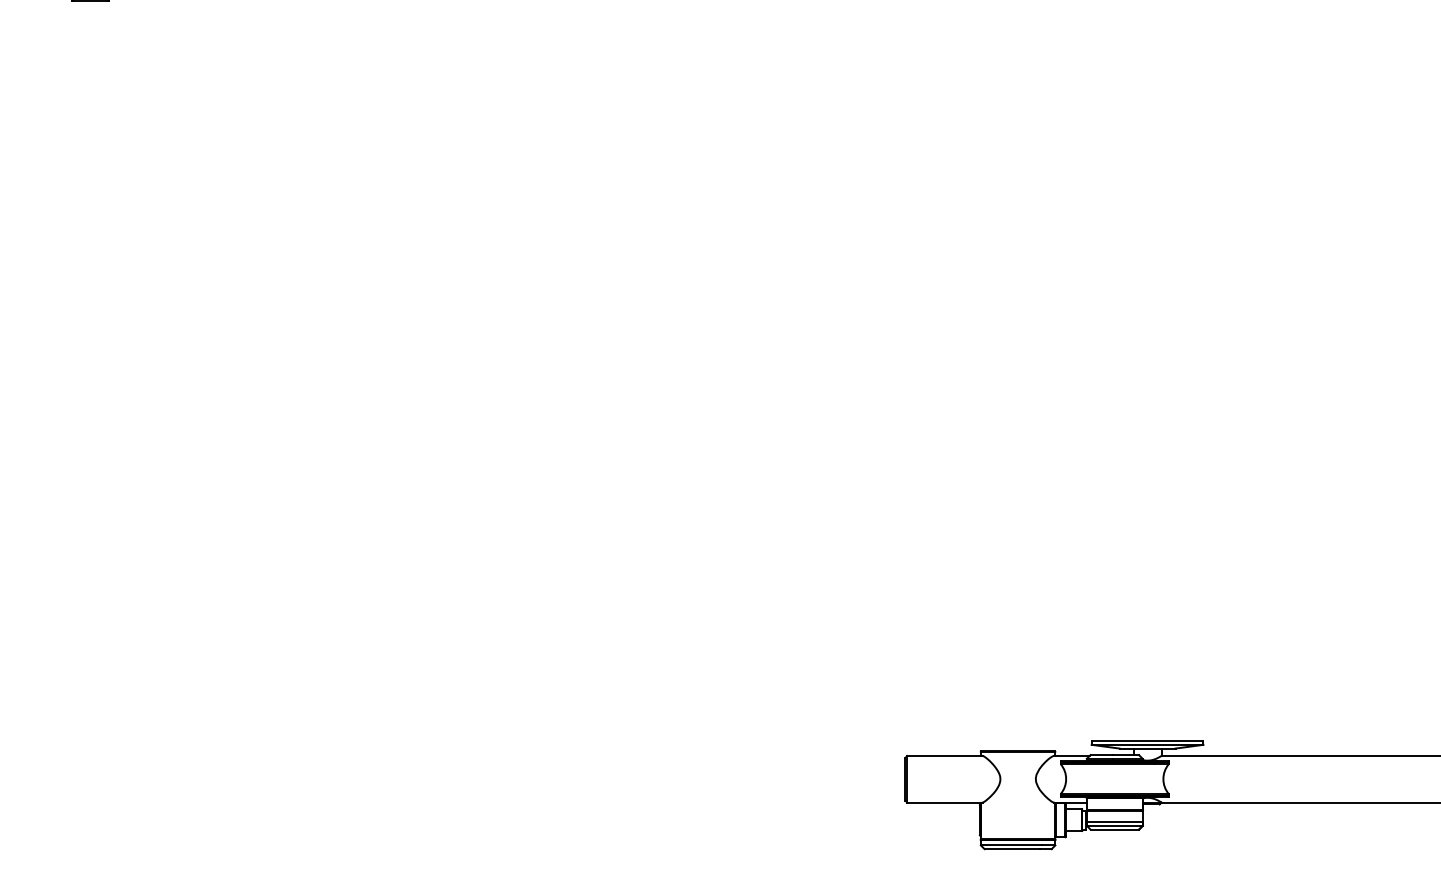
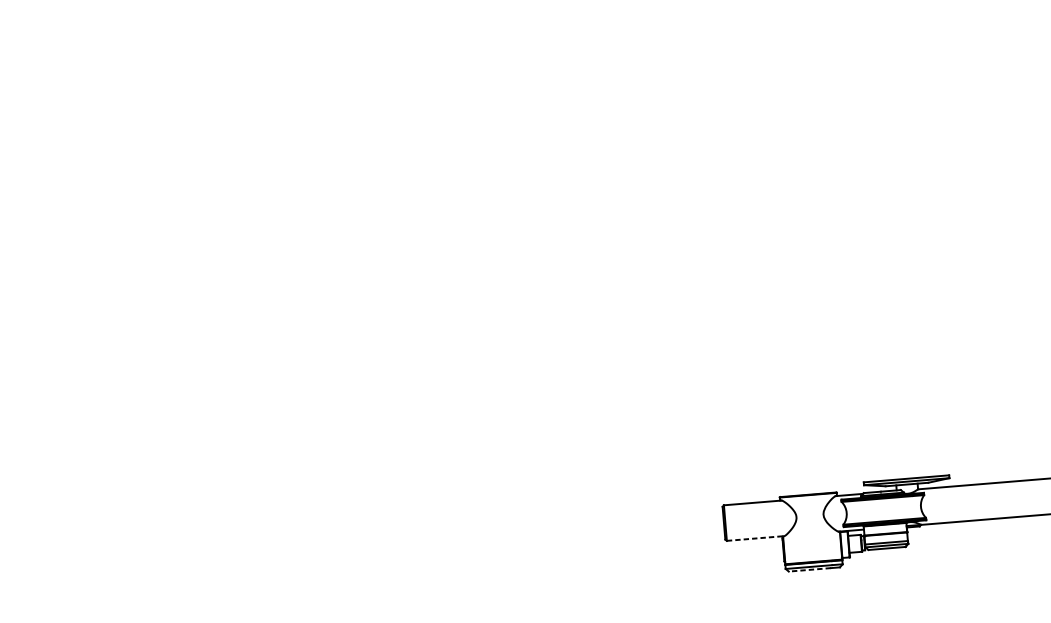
line: (945, 802) -> (756, 538), solid -> dashed
line: (1012, 849) -> (810, 570), solid -> dashed

